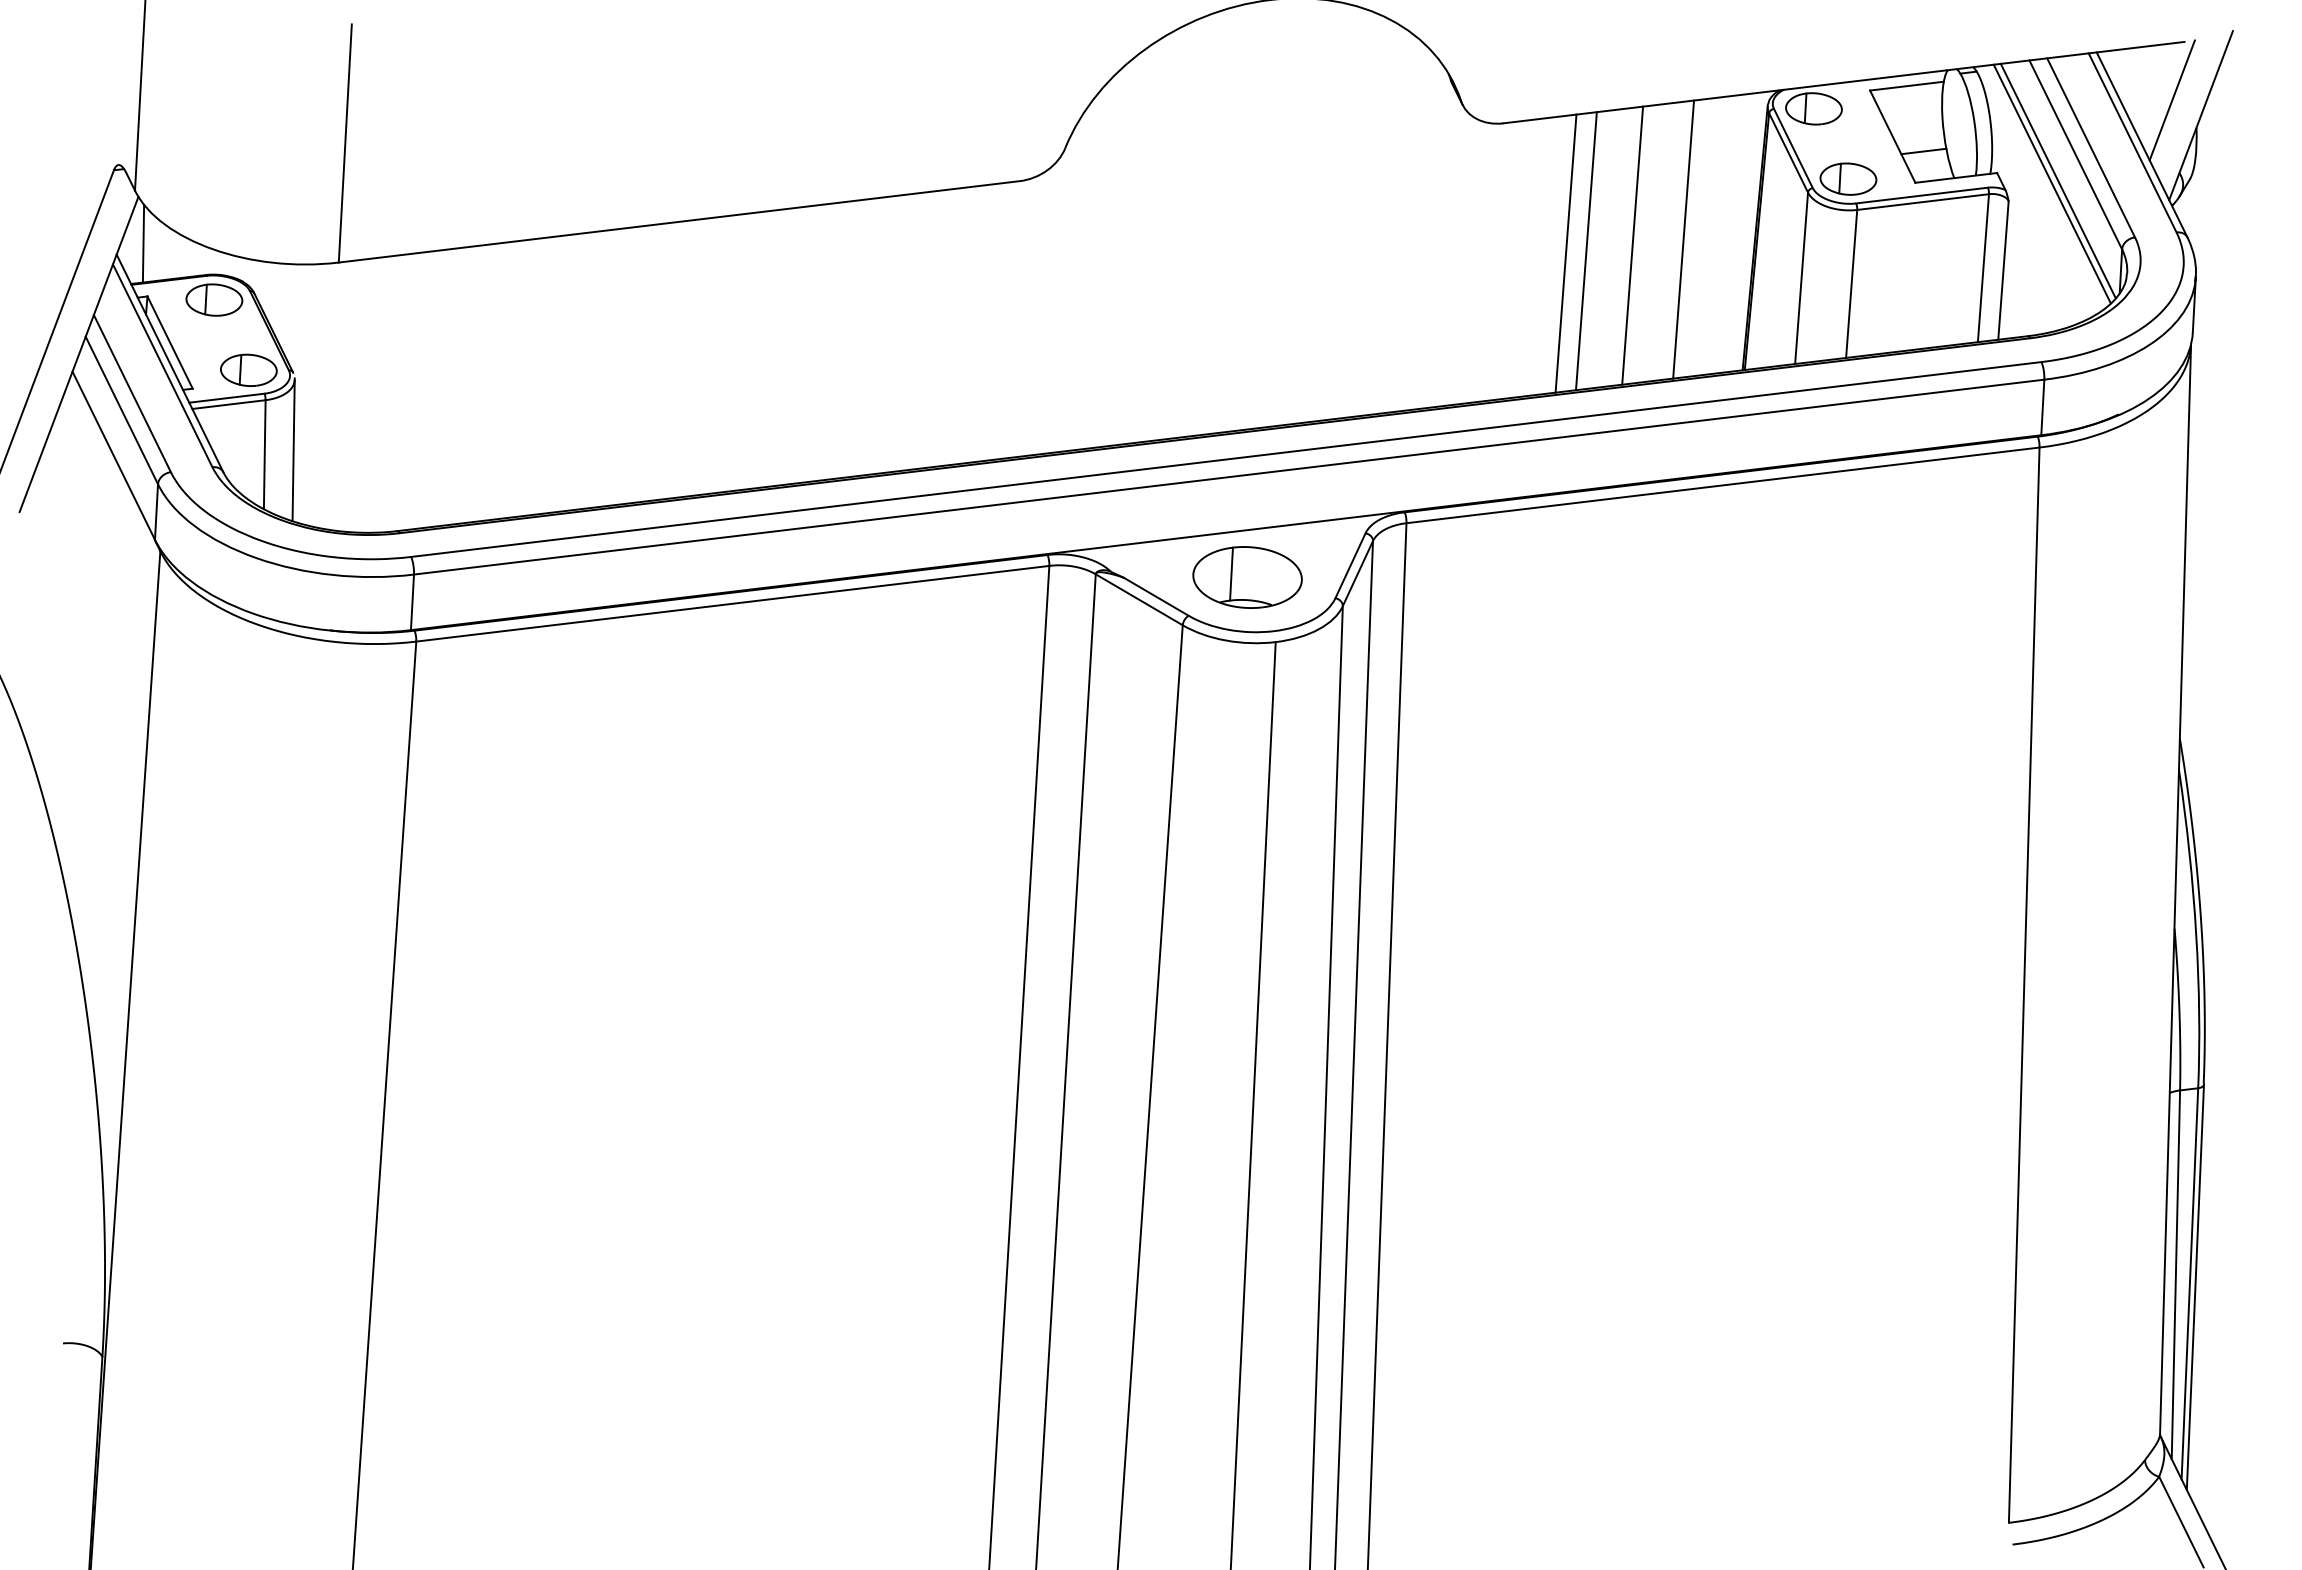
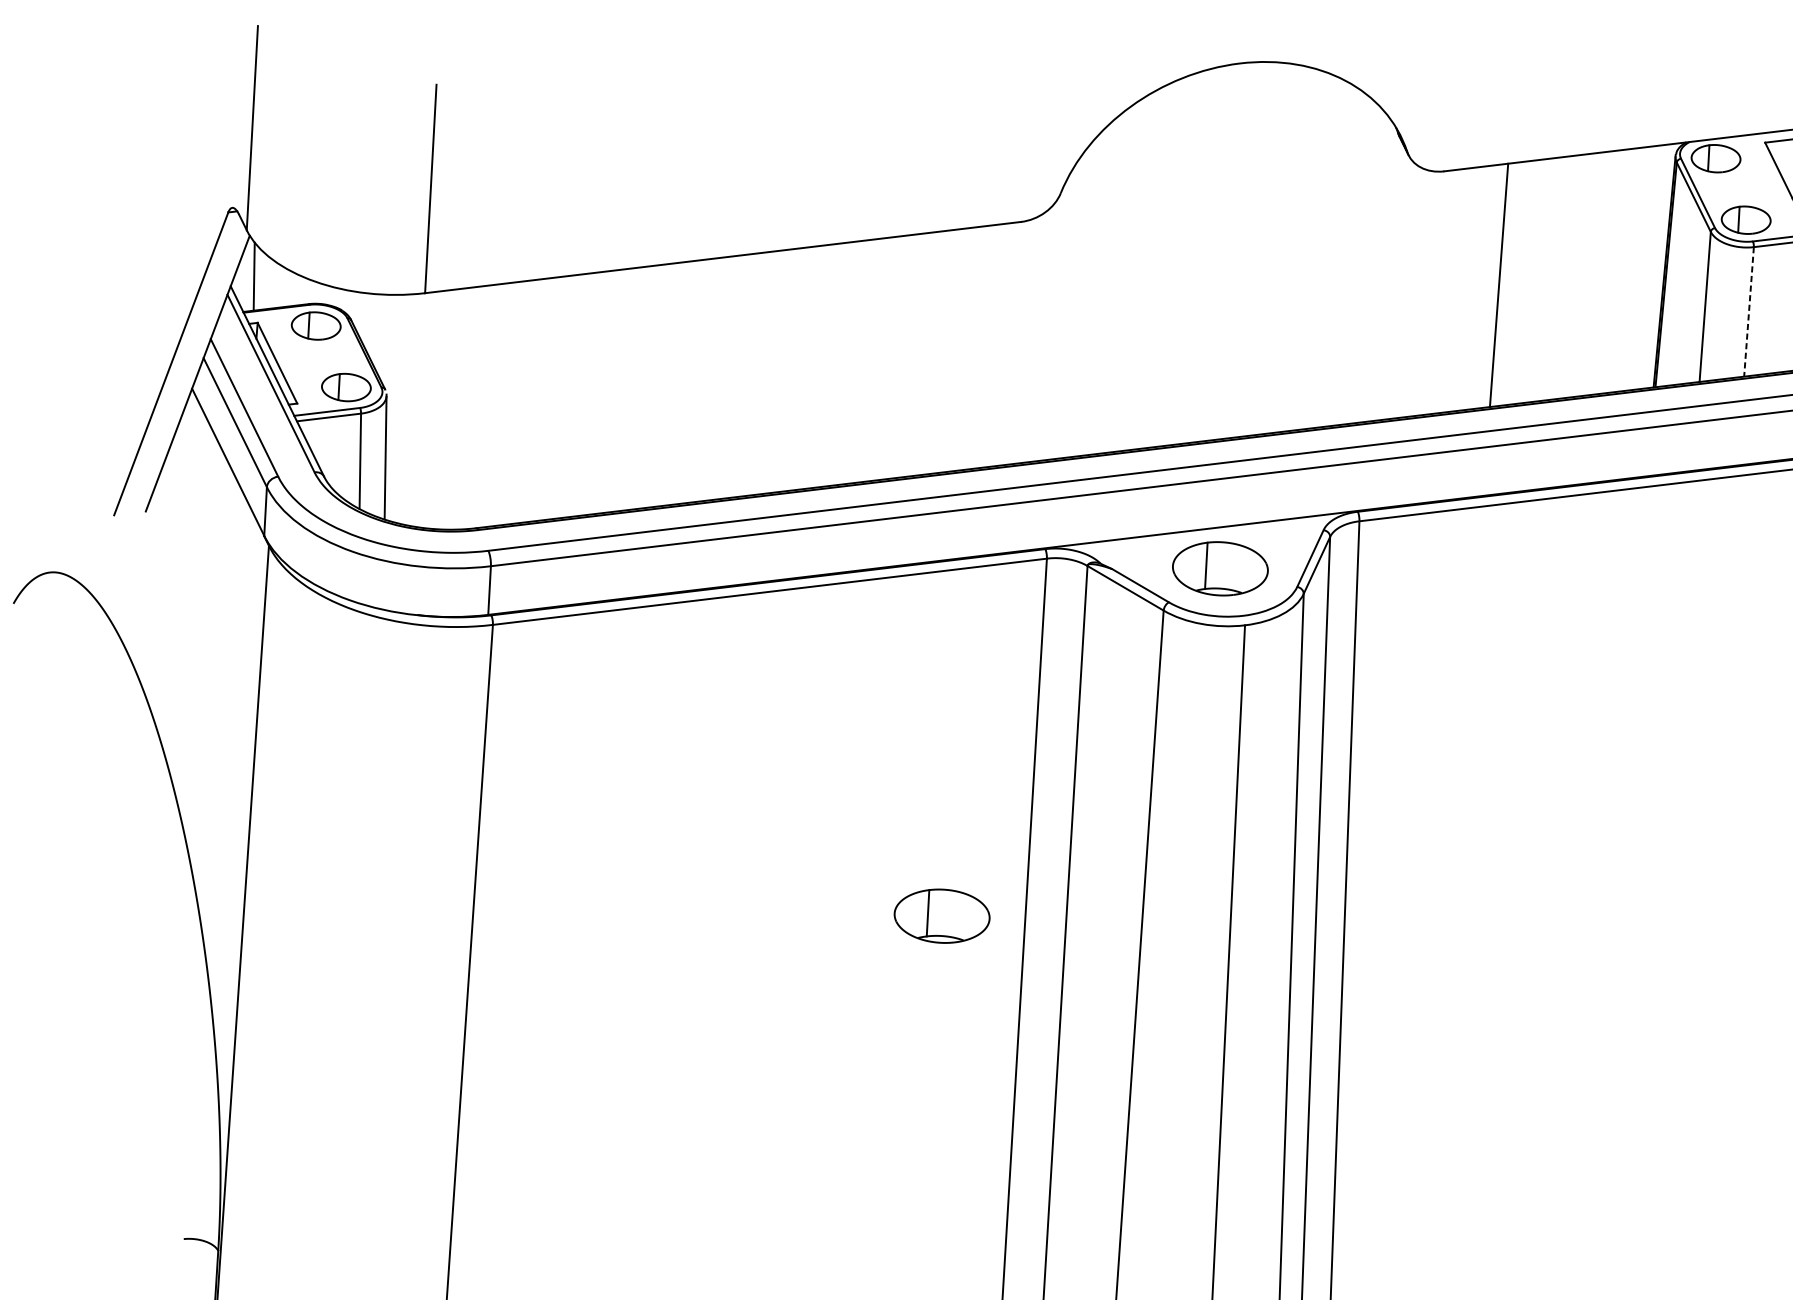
line: (1683, 239) -> (1601, 273), removed
line: (1632, 245) -> (1557, 278), removed
line: (1585, 251) -> (1516, 283), removed
line: (1851, 284) -> (1748, 312), solid -> dashed
part: (929, 974) -> (942, 916), added

